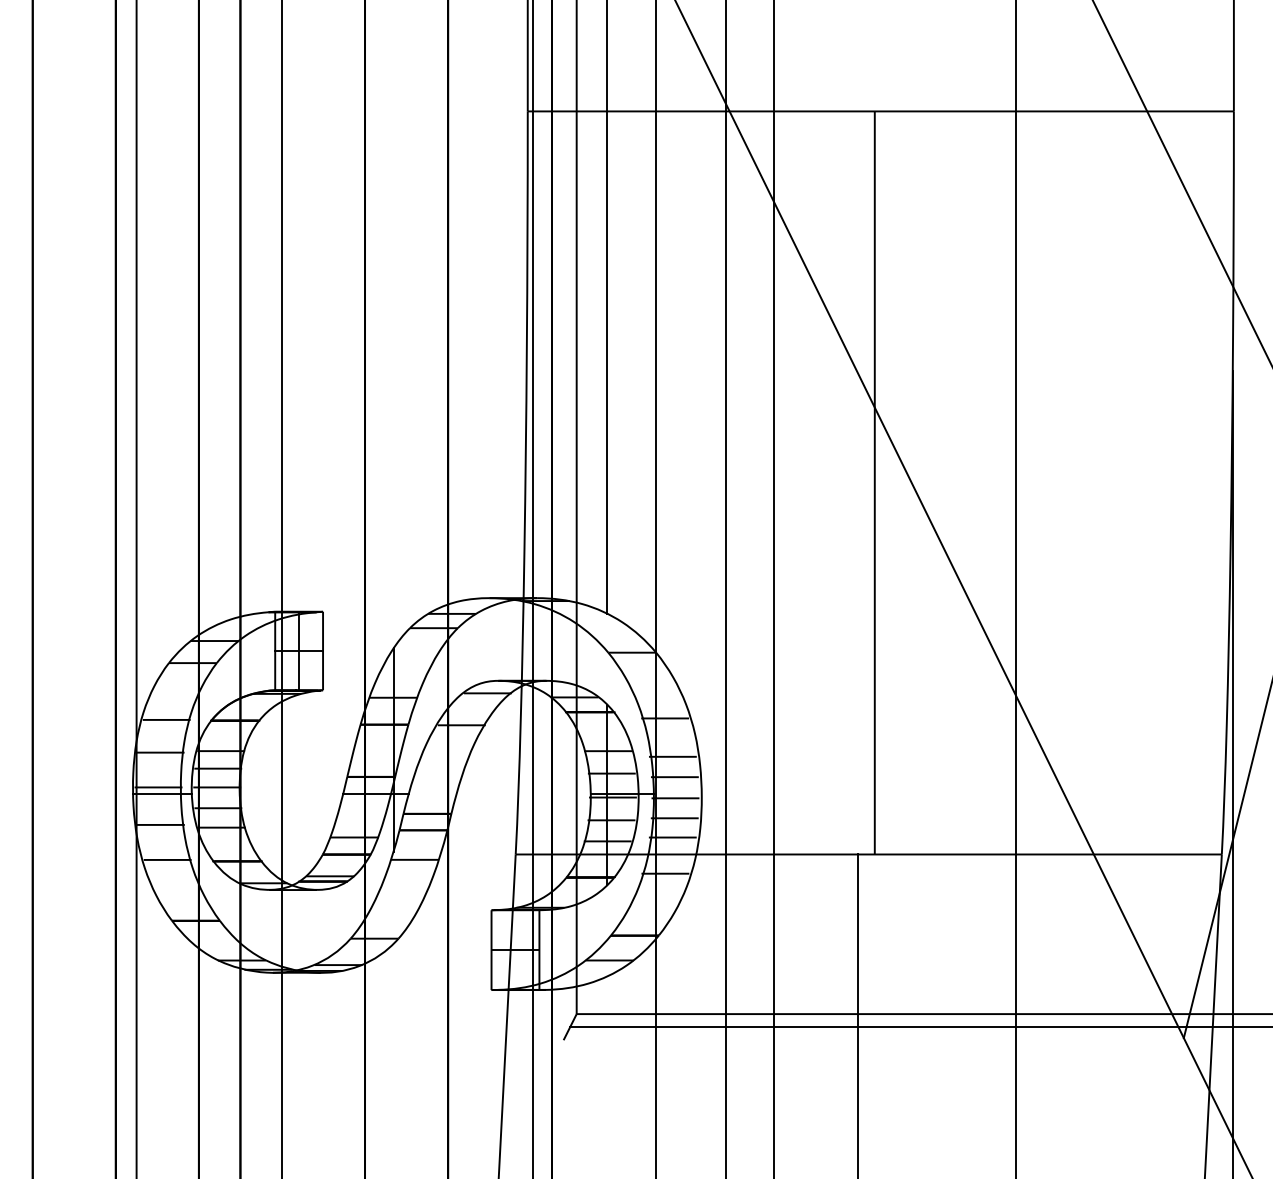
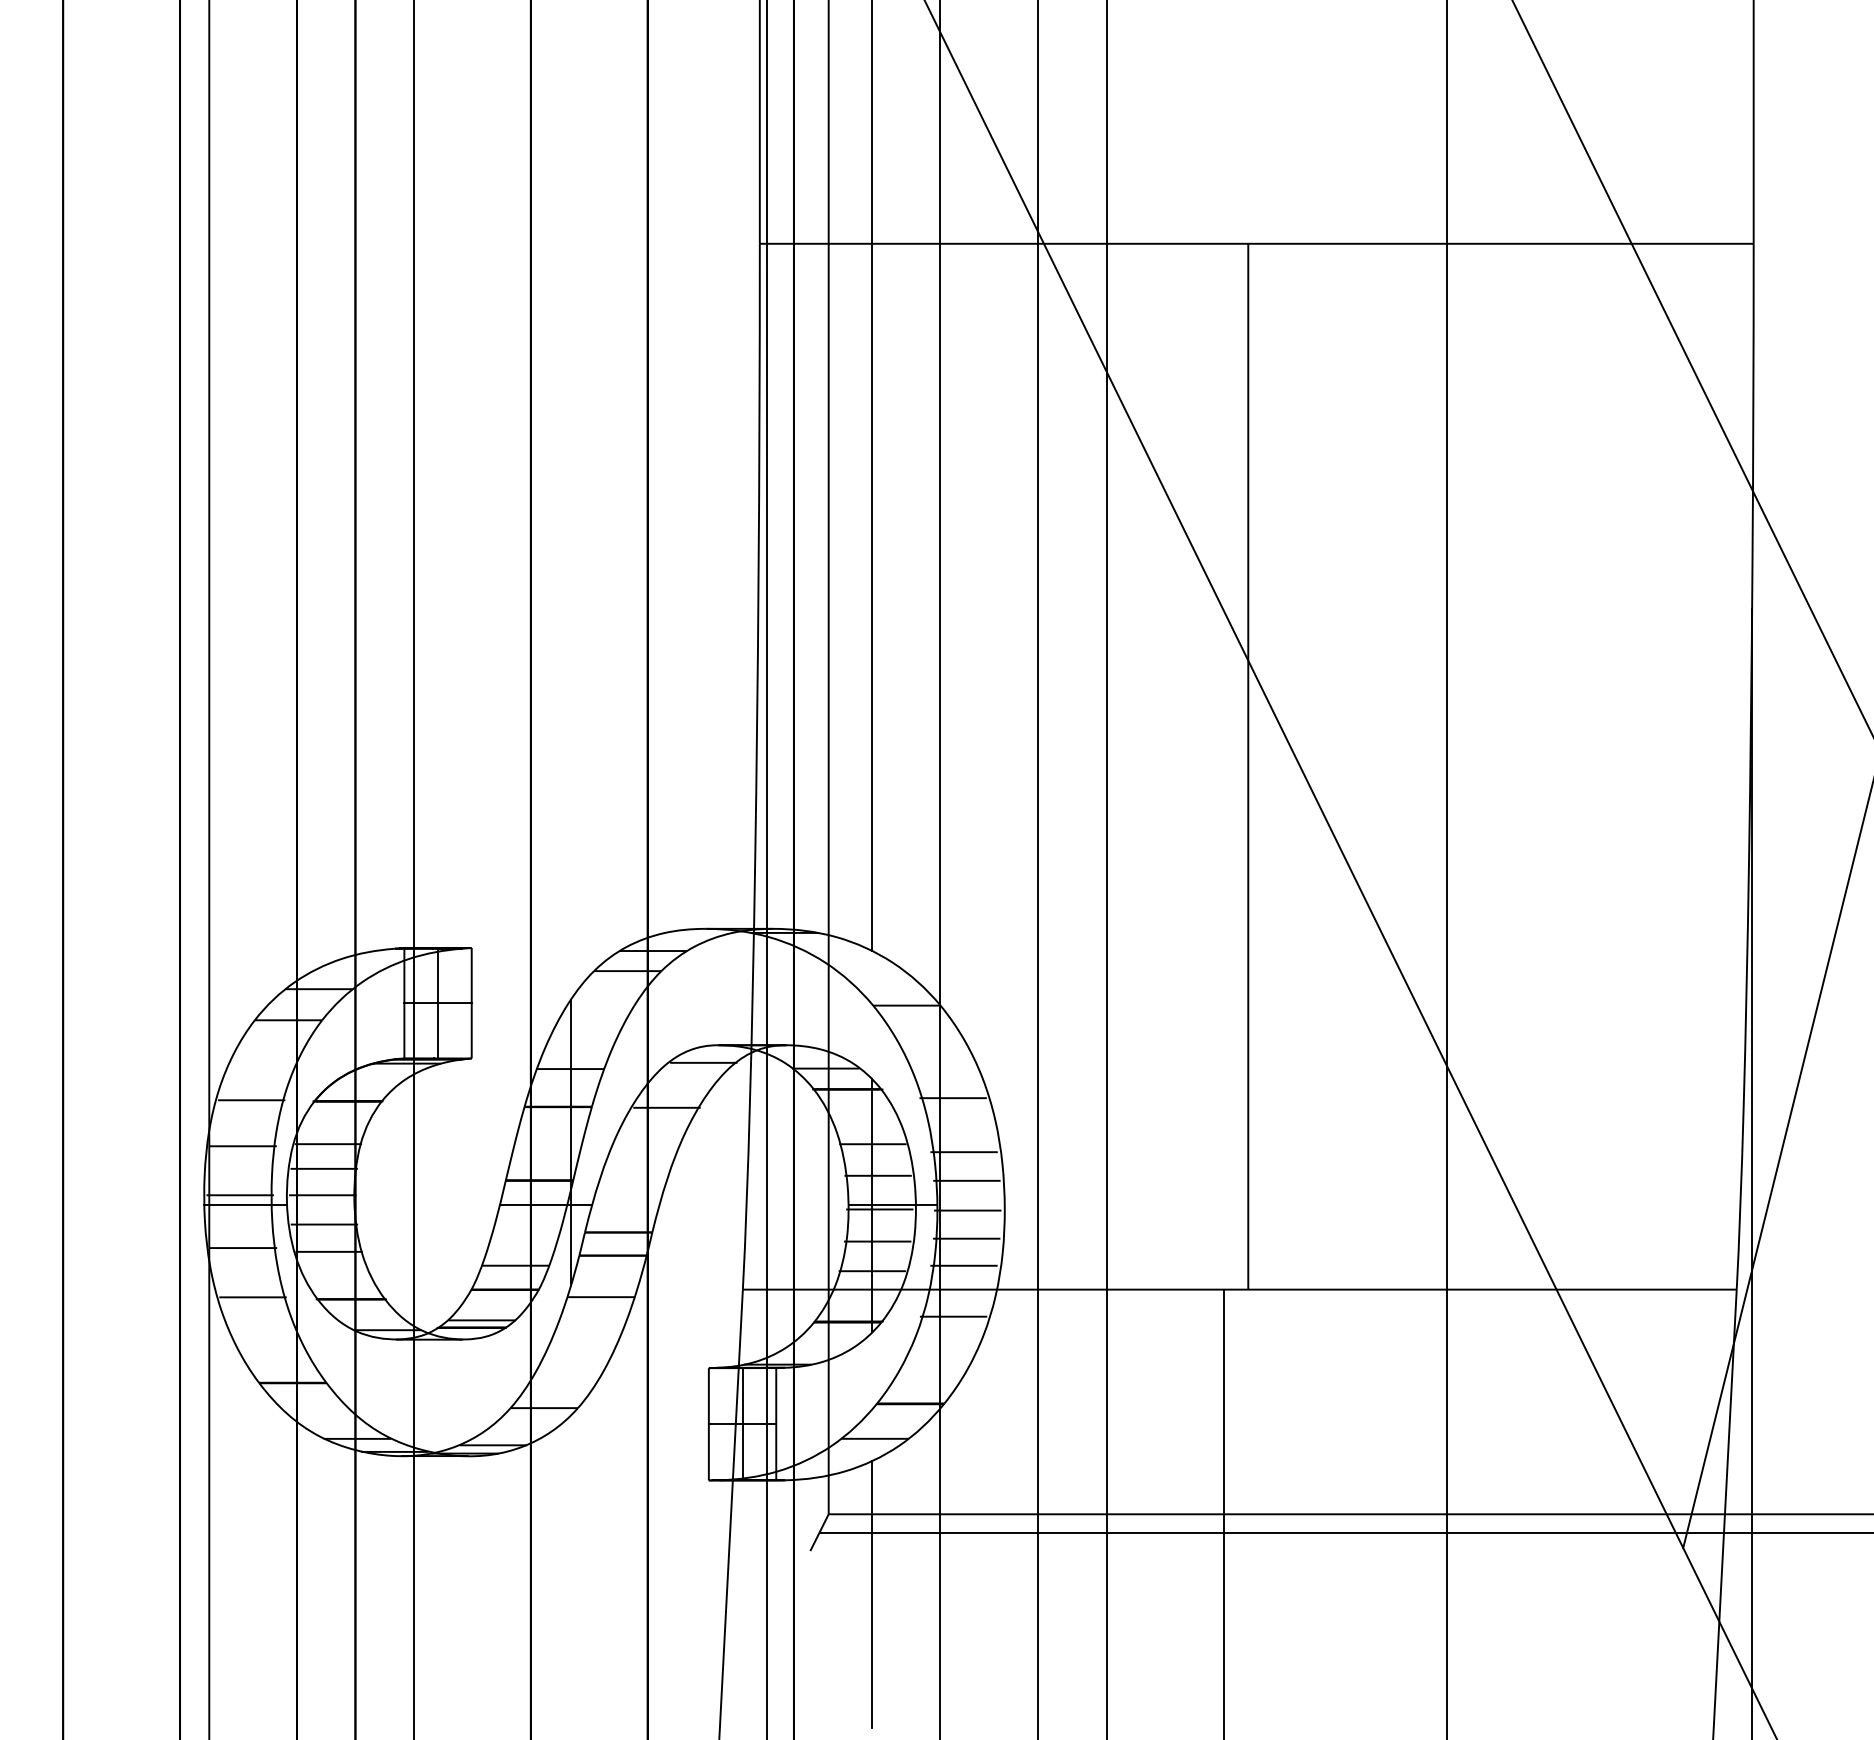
line: (515, 950) -> (742, 1424), added
line: (607, 1071) -> (871, 1594), added

